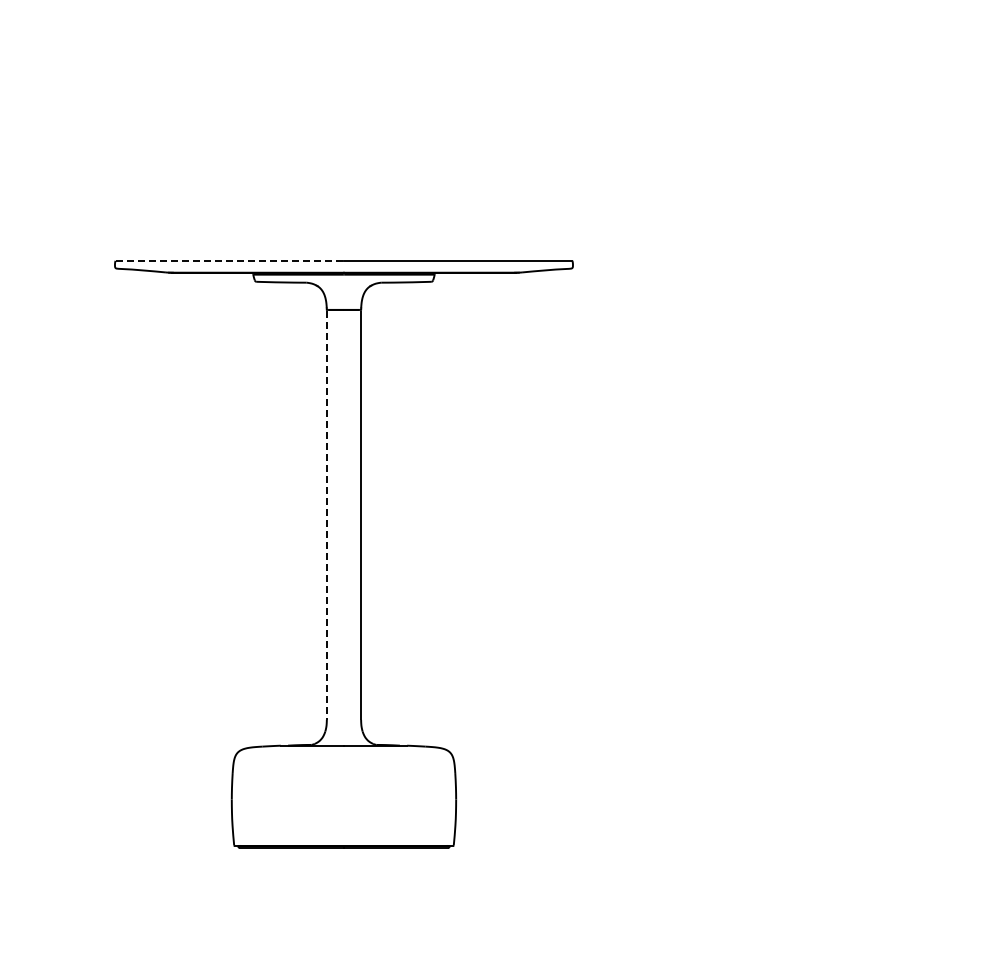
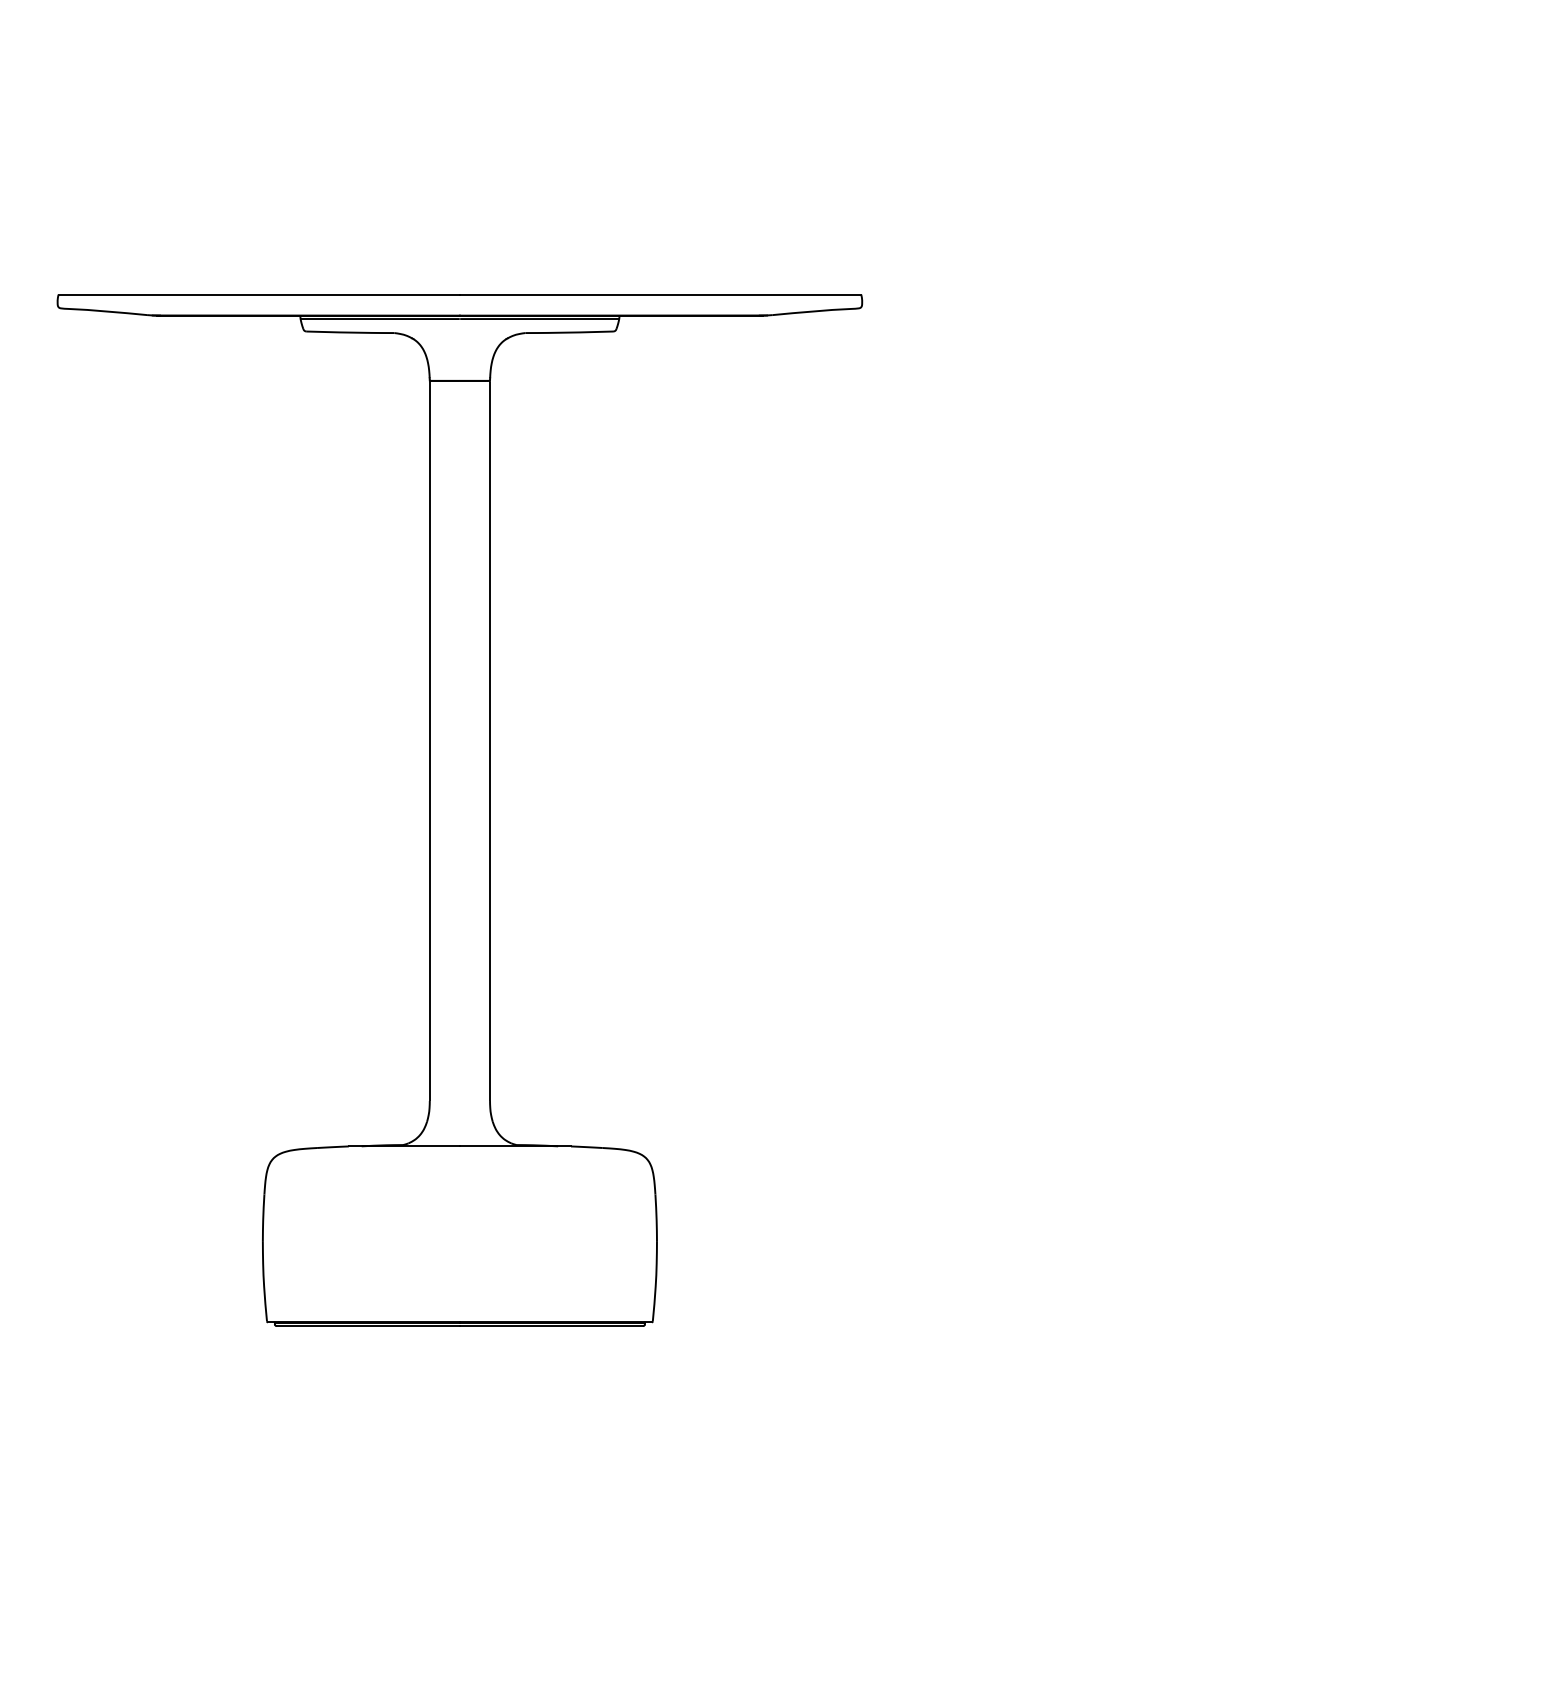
line: (230, 260) -> (260, 294), dashed -> solid
line: (326, 514) -> (429, 740), dashed -> solid

